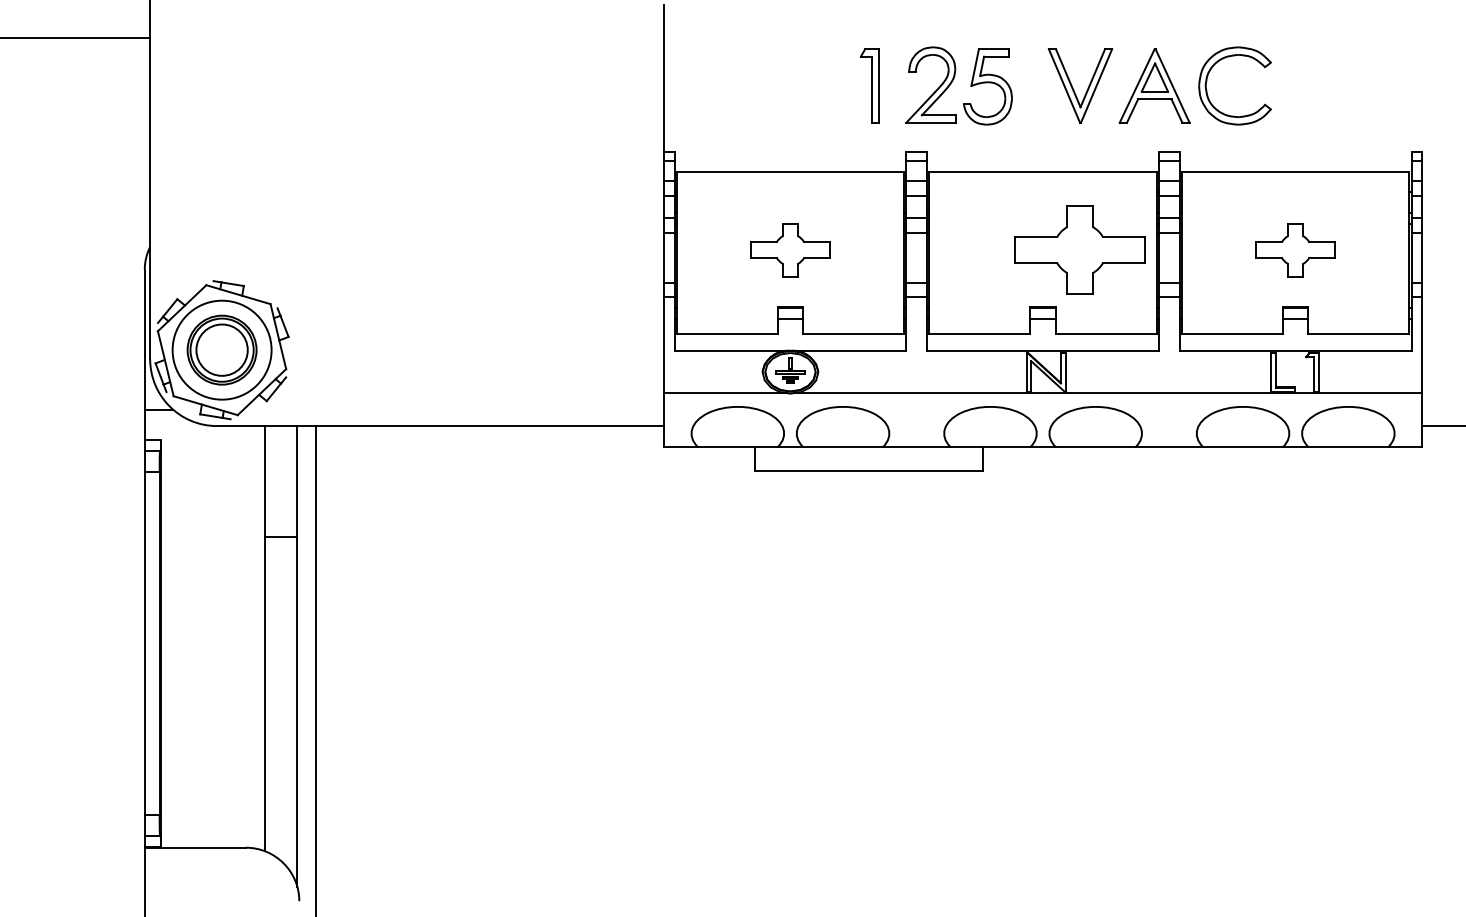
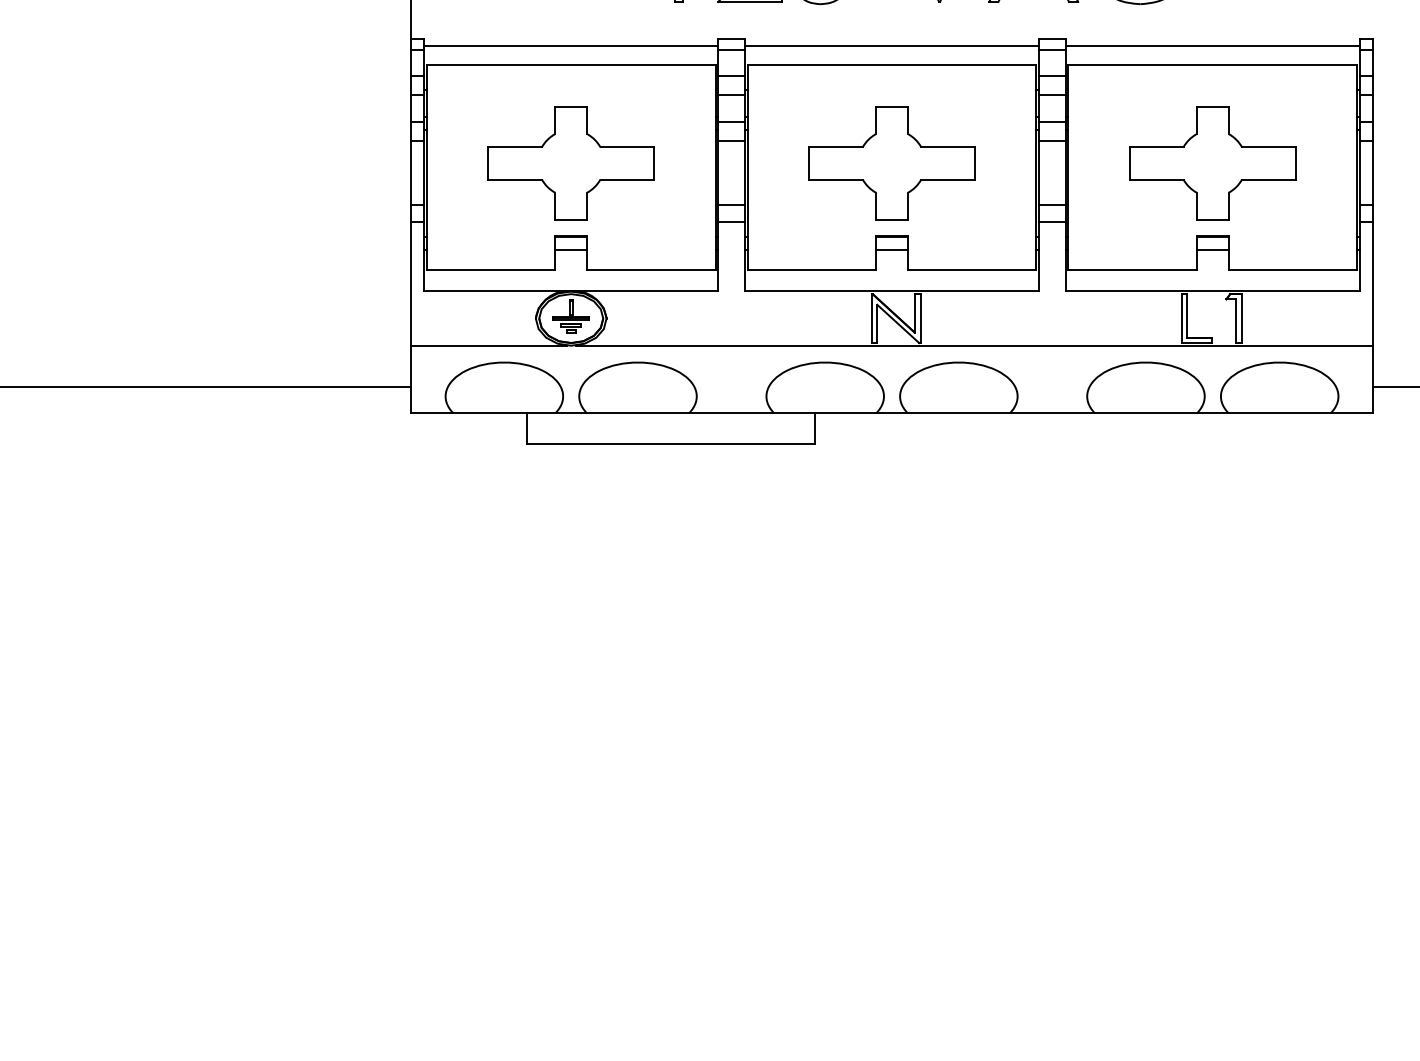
line: (790, 157) -> (571, 45), added
line: (1042, 157) -> (891, 45), added
line: (1295, 157) -> (1212, 45), added
part: (790, 249) -> (571, 162), size x1.67
part: (1079, 249) -> (891, 162), moved
part: (1295, 249) -> (1212, 162), size x1.67

